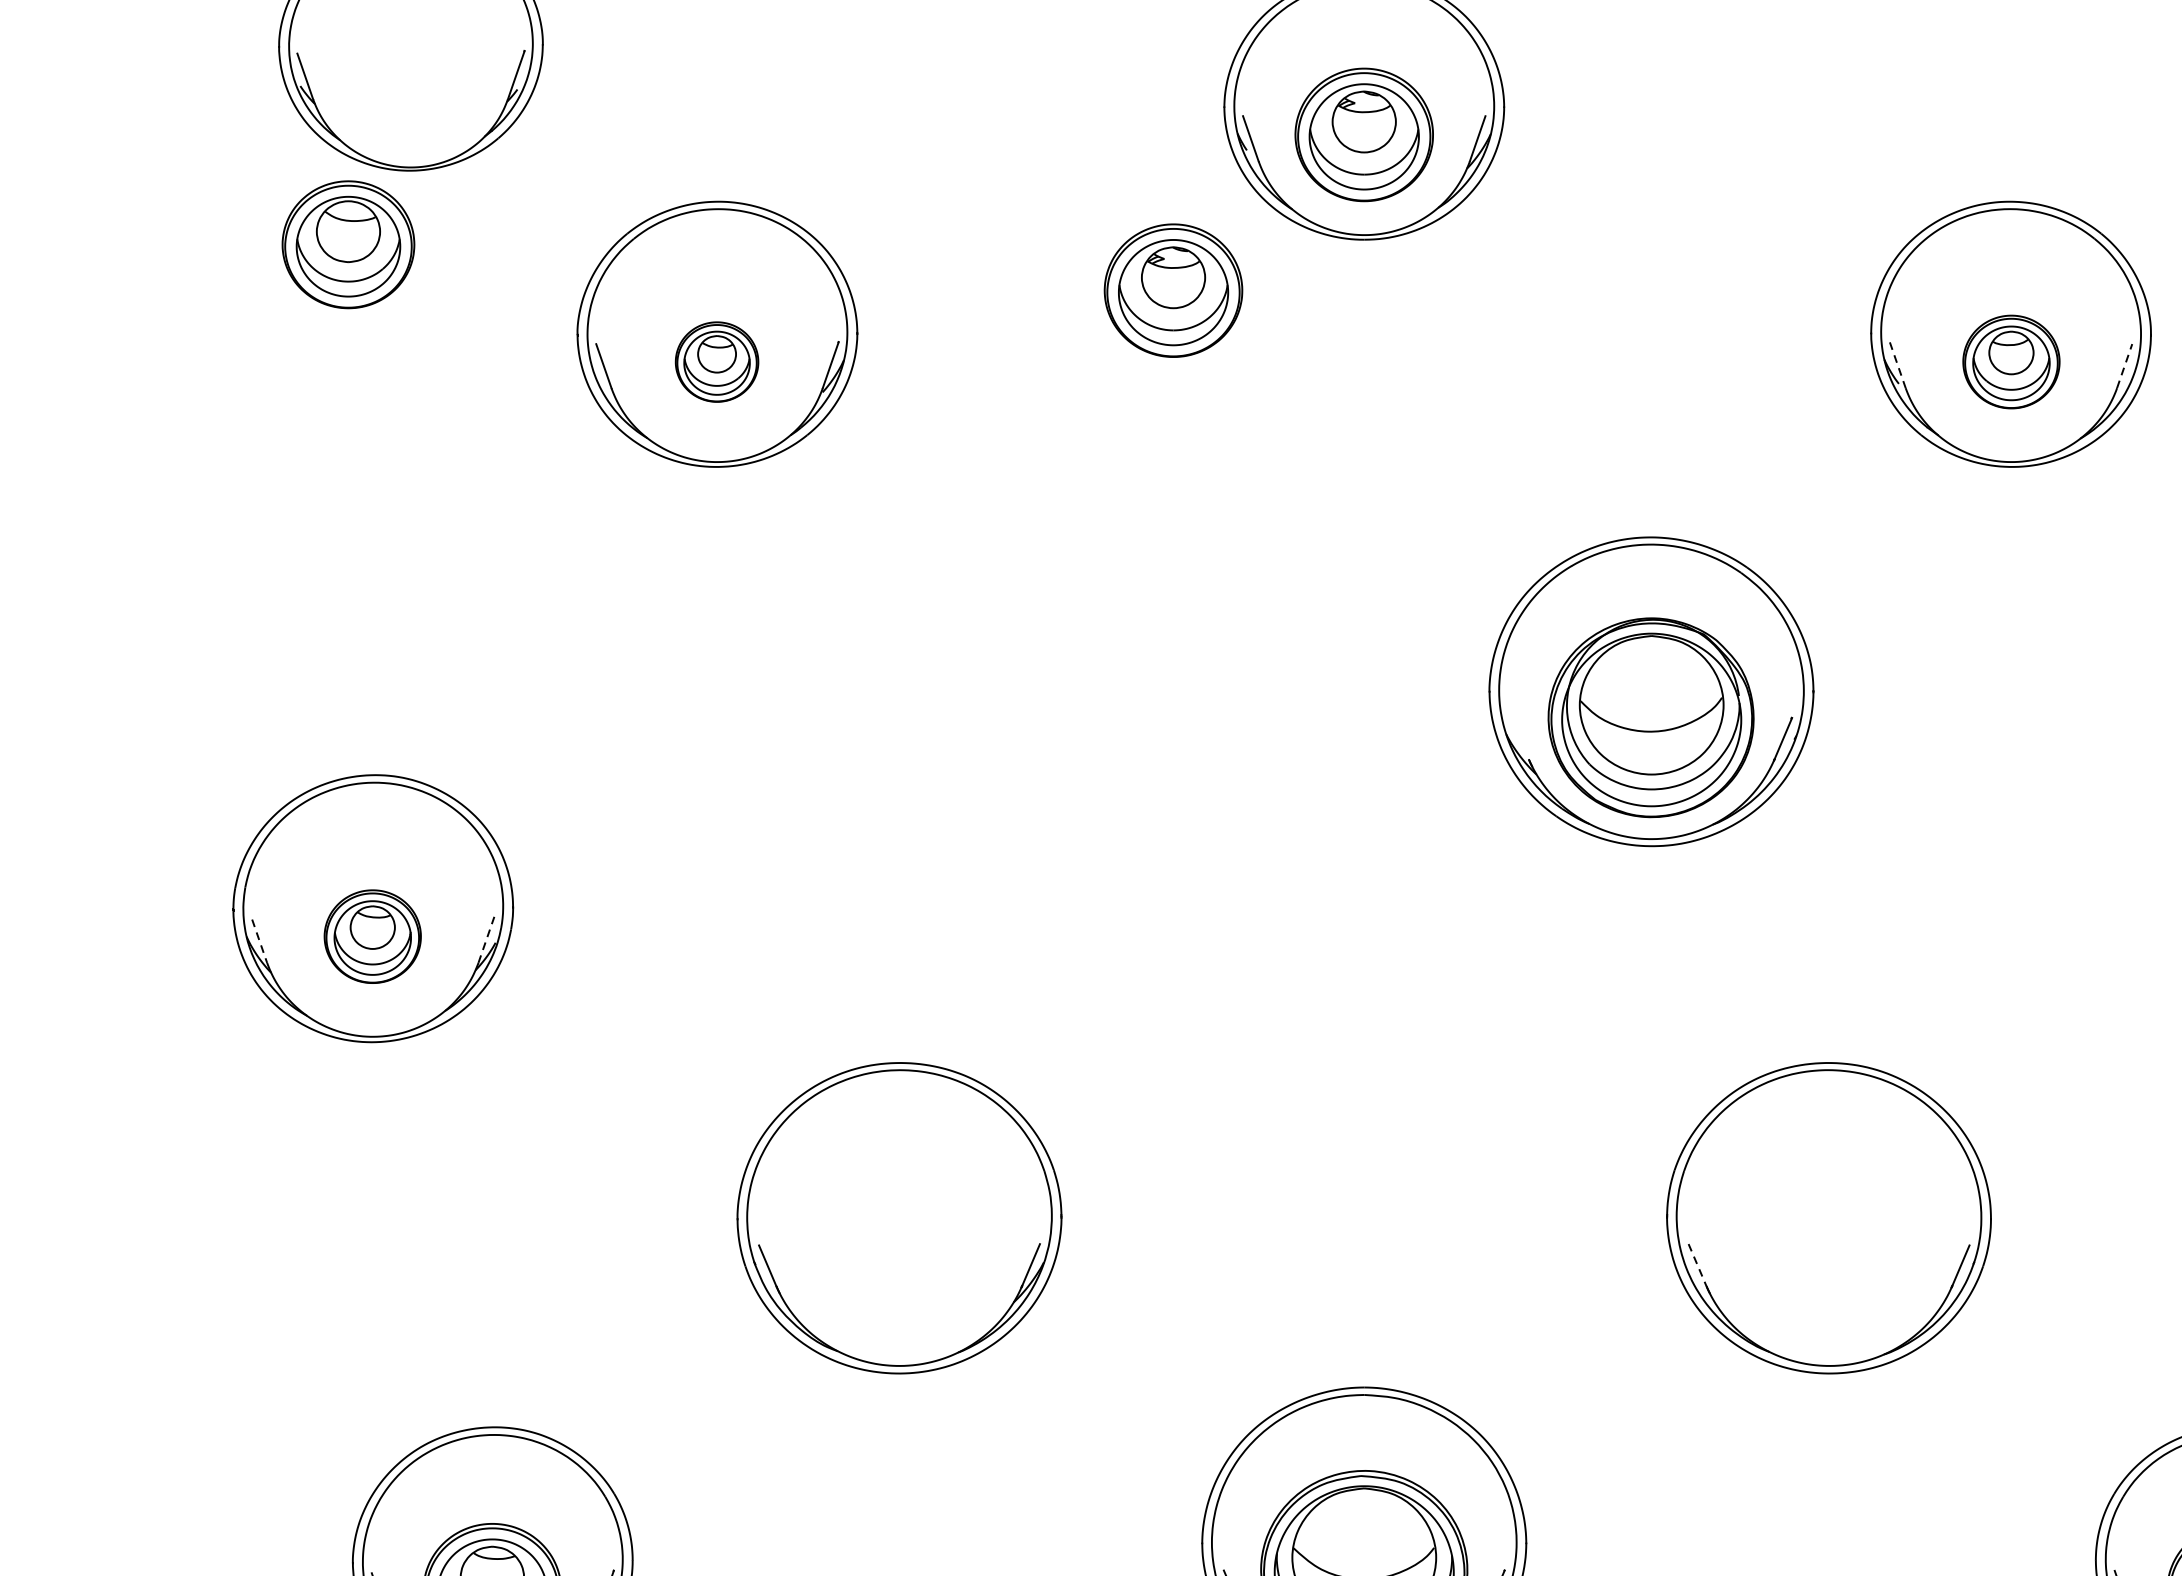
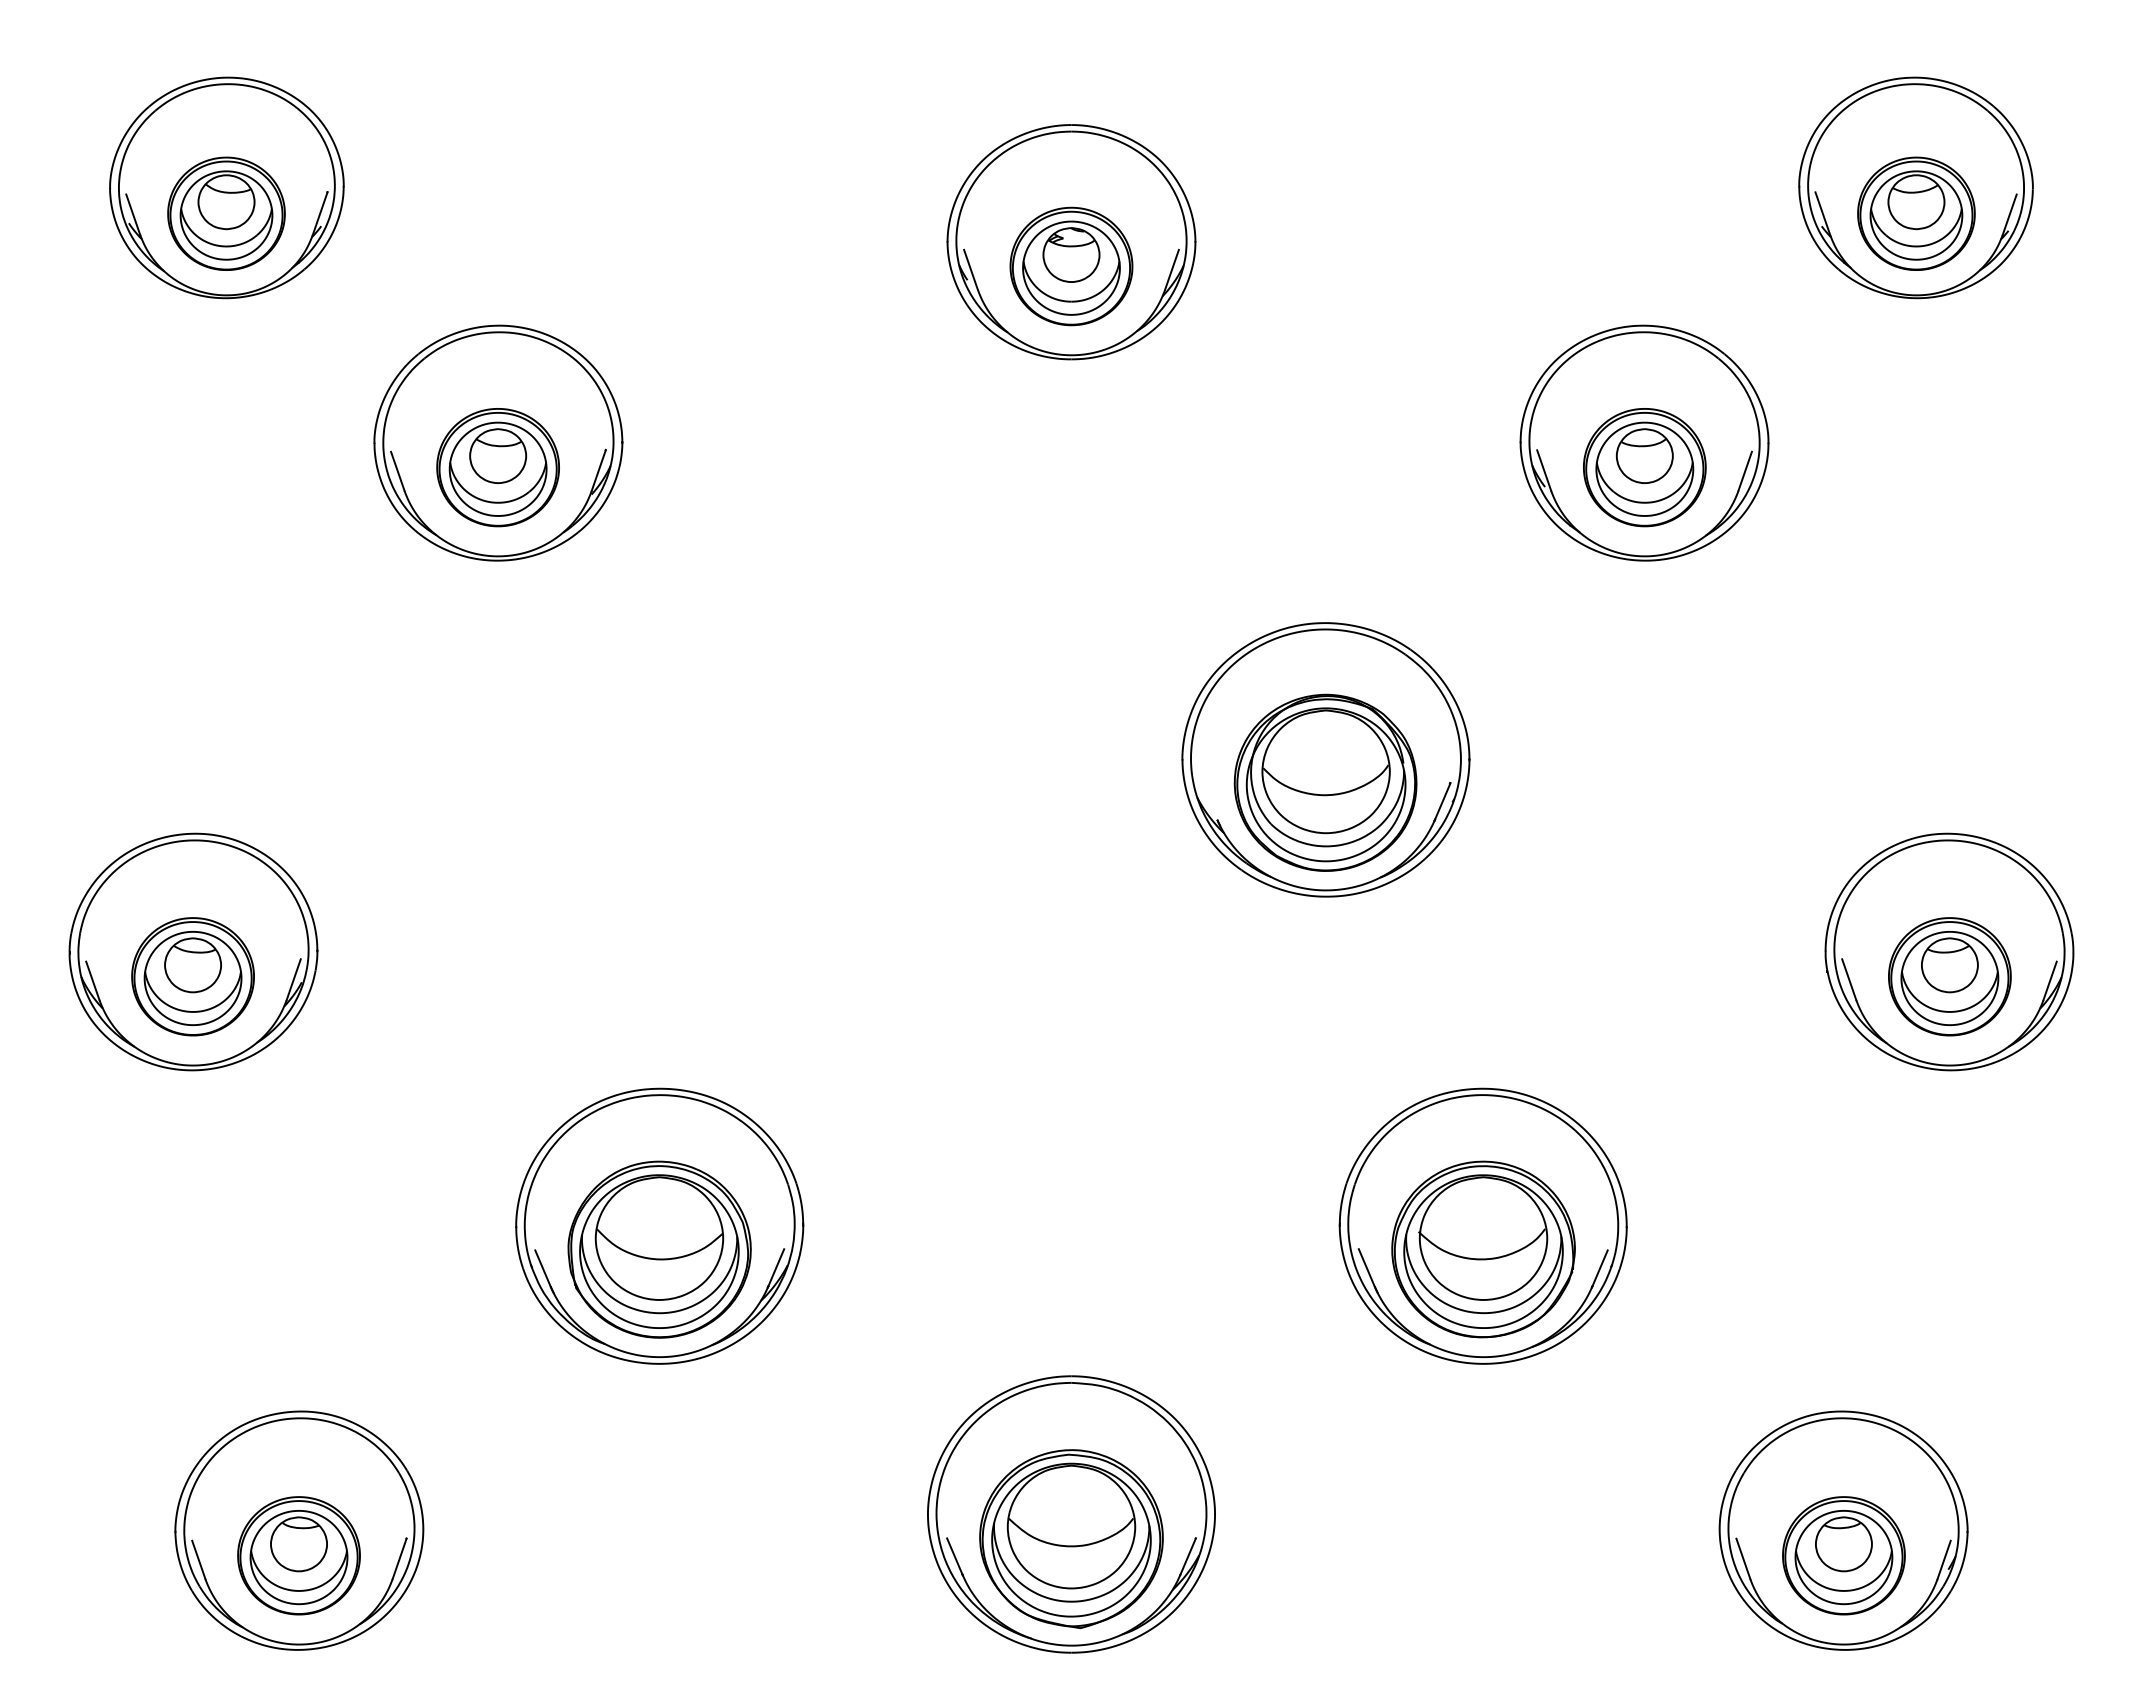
part: (348, 244) -> (226, 213), moved
part: (1173, 290) -> (902, 404), removed
part: (716, 361) -> (497, 467), size x1.67
part: (2011, 361) -> (1644, 467), size x1.43
line: (1898, 366) -> (1544, 471), dashed -> solid
line: (2125, 366) -> (1745, 471), dashed -> solid
part: (372, 936) -> (192, 976), size x1.43
line: (486, 939) -> (293, 979), dashed -> solid
line: (259, 941) -> (92, 981), dashed -> solid
part: (899, 1244) -> (659, 1249), added
part: (1829, 1244) -> (1483, 1249), added
line: (1697, 1265) -> (1366, 1268), dashed -> solid

